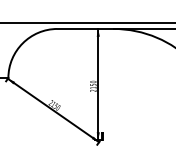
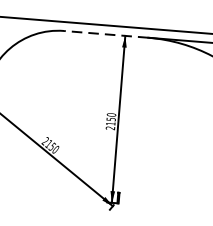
line: (85, 28) -> (106, 33), solid -> dashed

